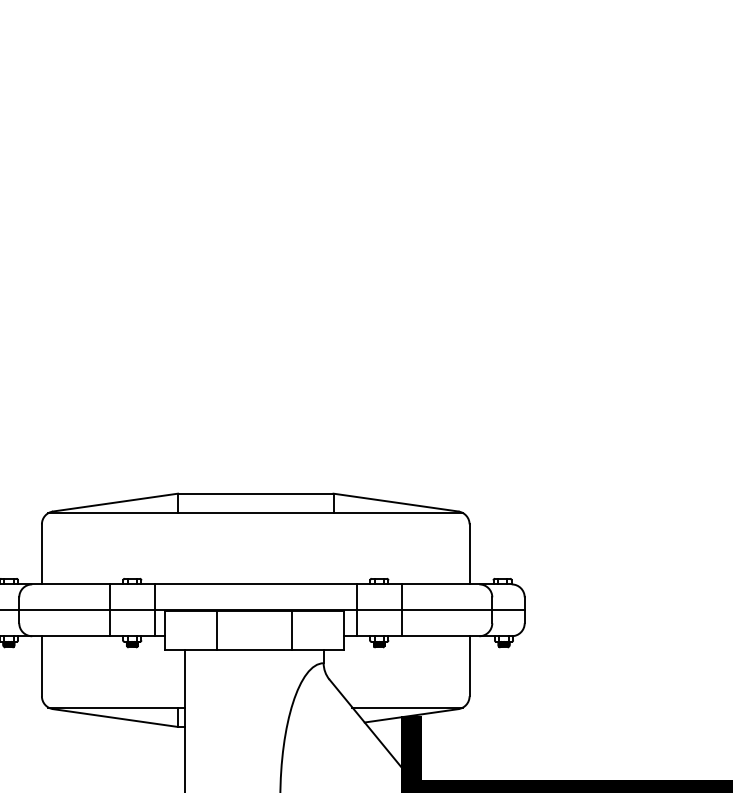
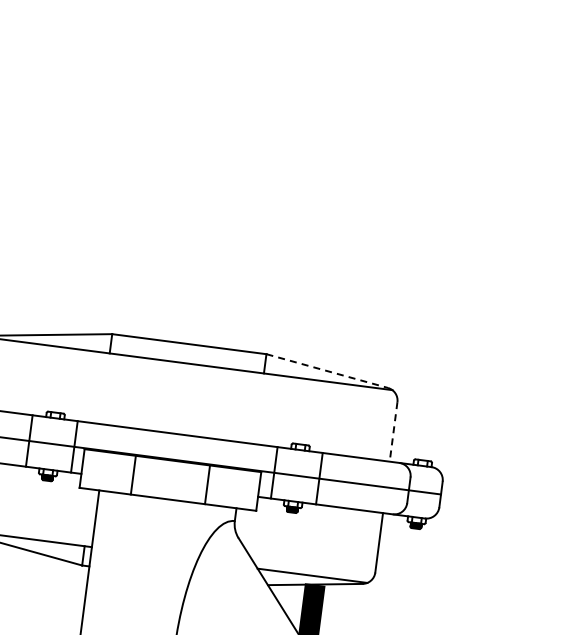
line: (396, 502) -> (327, 371), solid -> dashed
line: (469, 554) -> (393, 432), solid -> dashed

